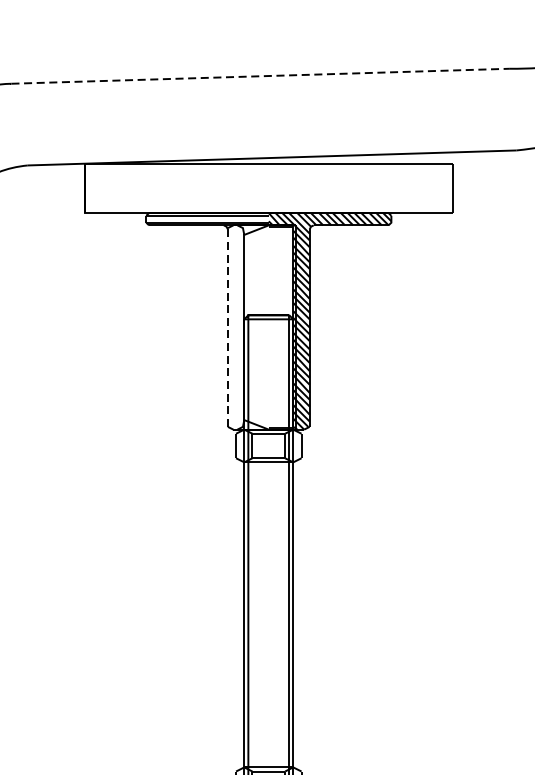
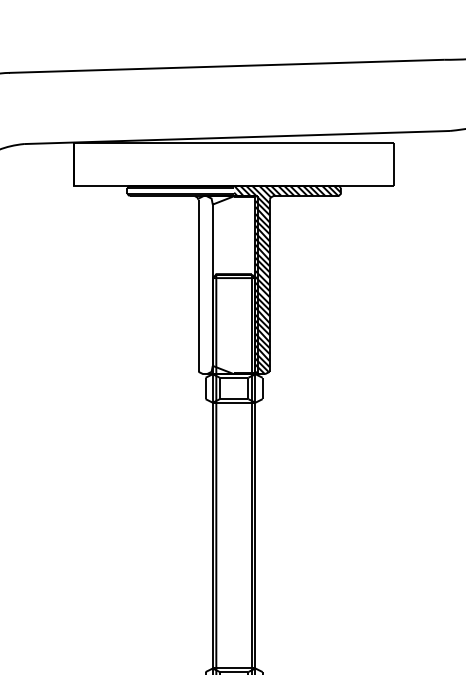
line: (261, 76) -> (227, 66), dashed -> solid
line: (227, 328) -> (198, 286), dashed -> solid

